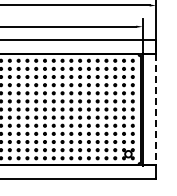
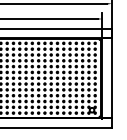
line: (156, 109) -> (112, 78), dashed -> solid

